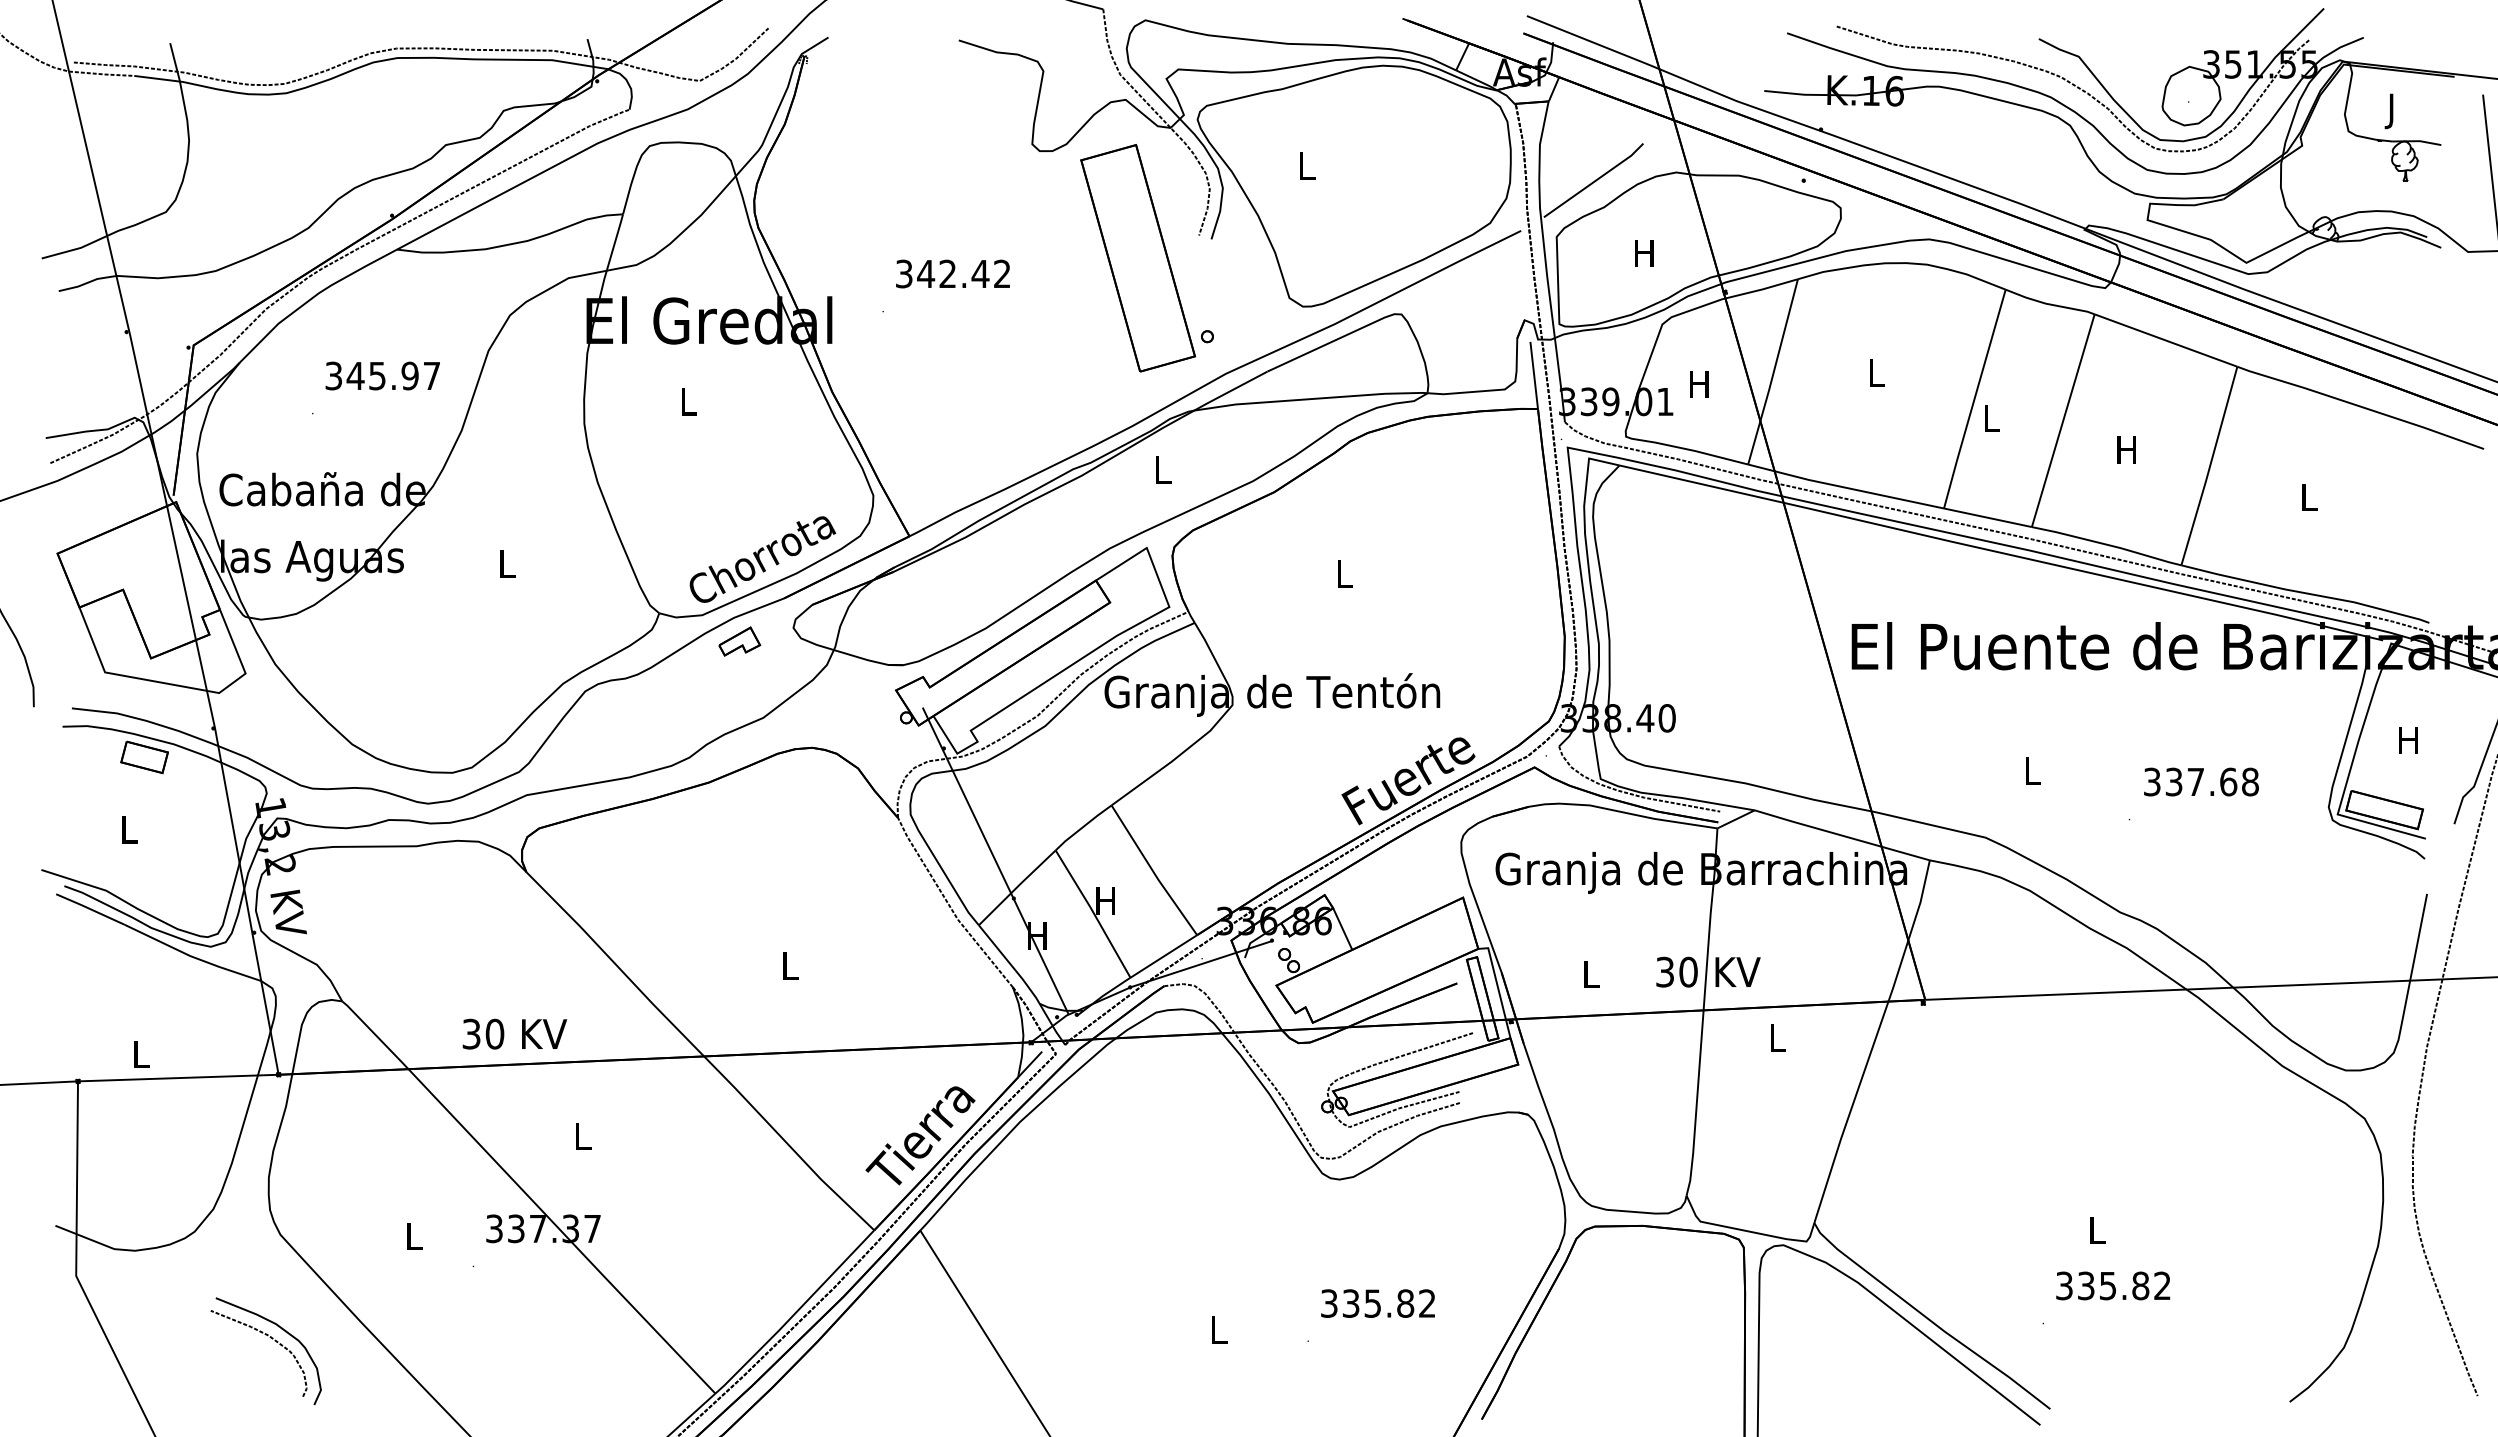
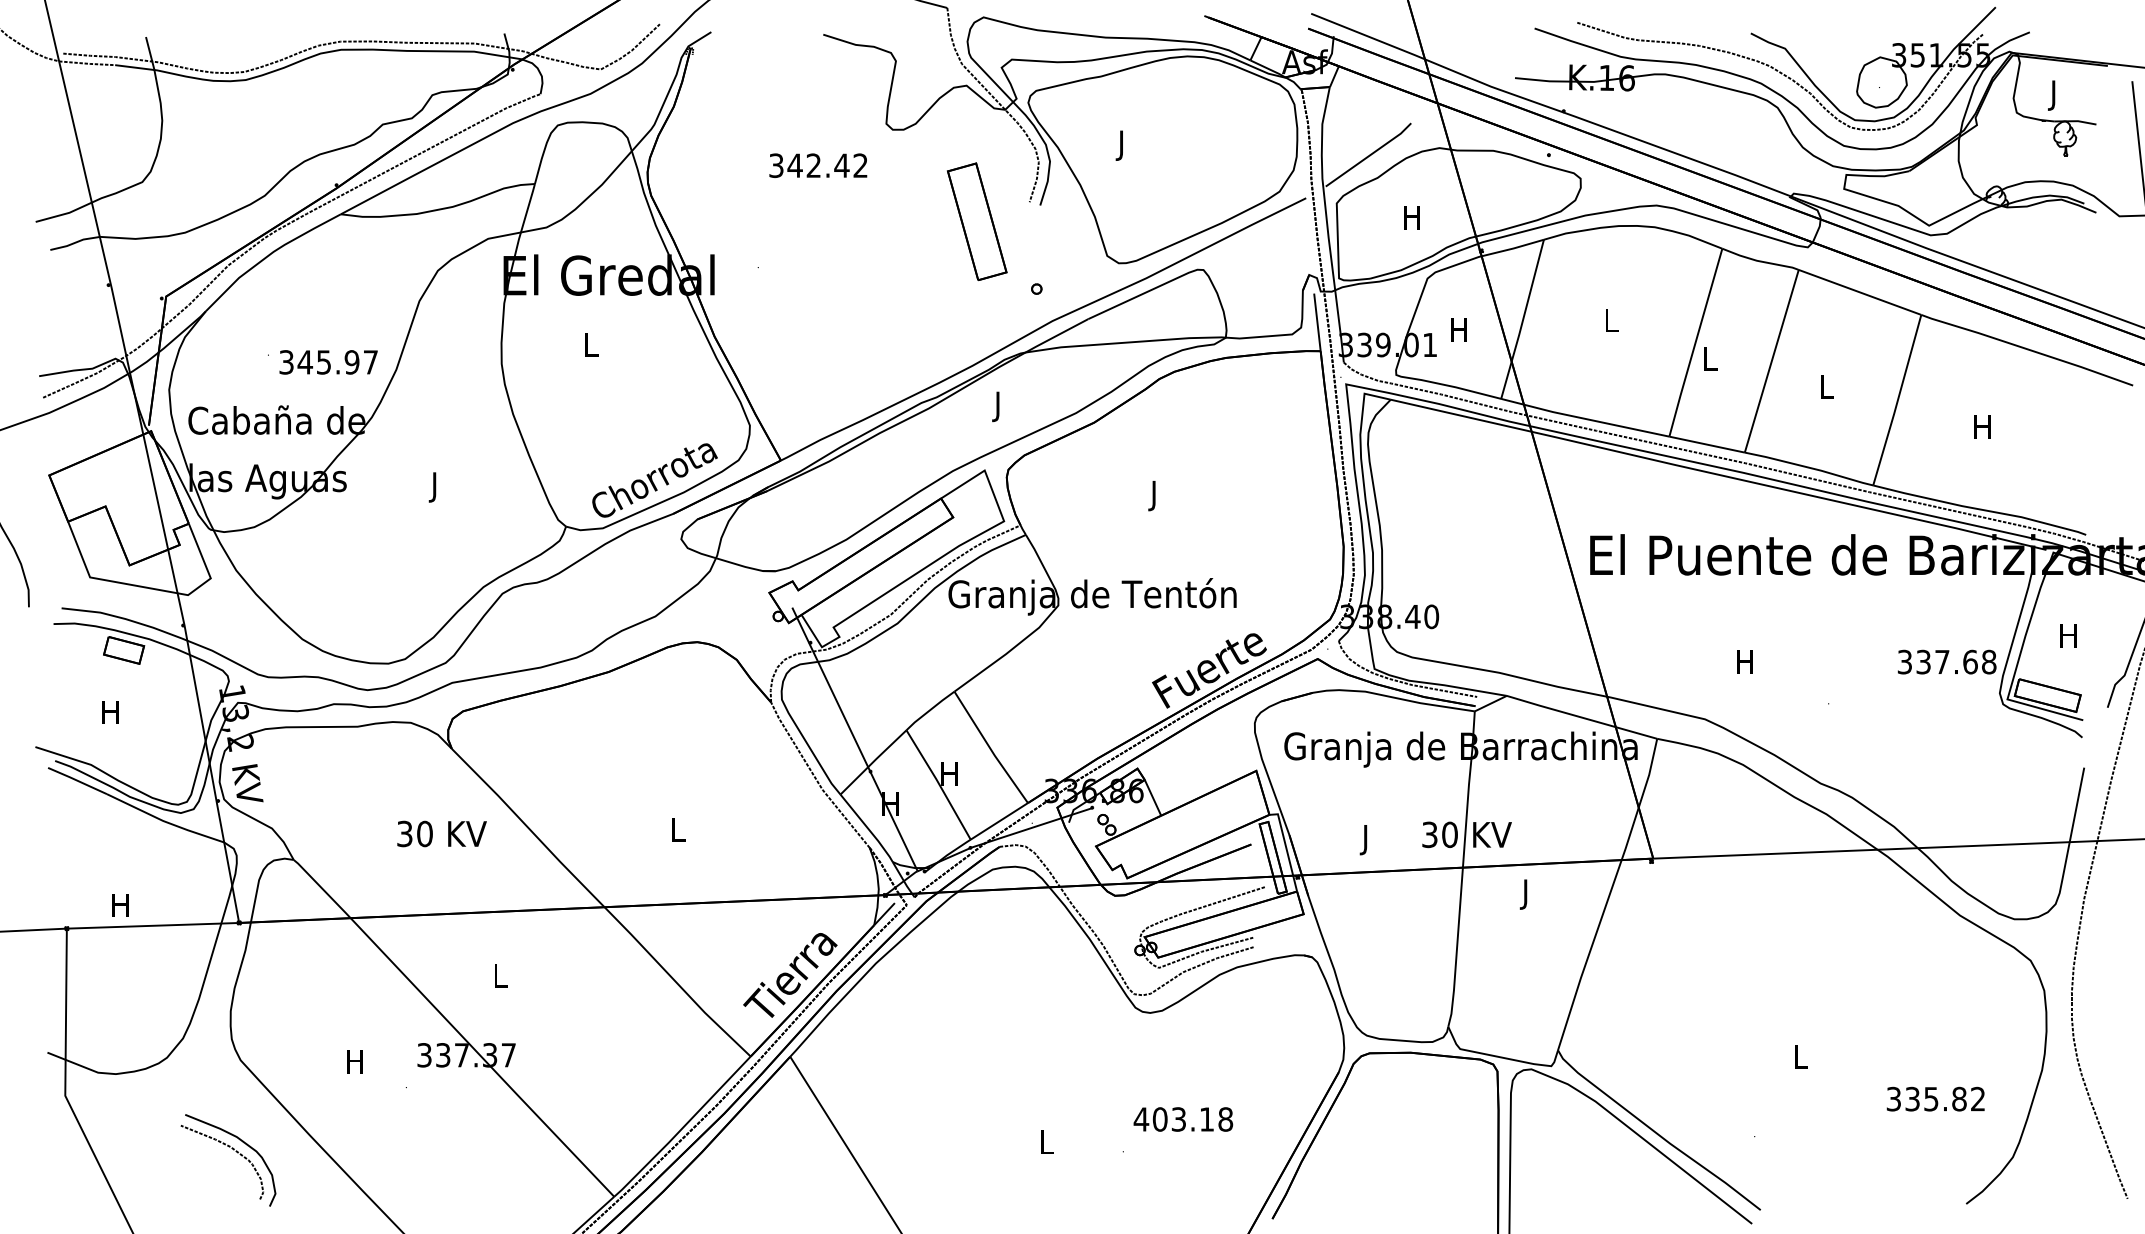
text: (1307, 169) -> (1122, 145), L -> J
part: (1137, 258) -> (976, 221), size x0.6
text: (952, 273) -> (817, 165), moved
text: (382, 375) -> (328, 361), moved
text: (2126, 449) -> (1826, 385), H -> L
text: (1163, 473) -> (999, 406), L -> J
text: (2308, 497) -> (1982, 427), L -> H
text: (507, 567) -> (435, 487), L -> J
text: (1344, 577) -> (1154, 495), L -> J
part: (739, 641) -> (634, 550), removed
text: (2032, 770) -> (1745, 661), L -> H
text: (2201, 781) -> (1947, 661), moved
text: (128, 829) -> (110, 712), L -> H
text: (1591, 977) -> (1366, 839), L -> J
text: (514, 1033) -> (441, 833), moved
text: (1777, 1041) -> (1526, 894), L -> J
text: (140, 1054) -> (120, 905), L -> H
text: (413, 1236) -> (354, 1061), L -> H
text: (2113, 1285) -> (1936, 1098), moved
text: (1377, 1303) -> (1182, 1119), 335.82 -> 403.18

